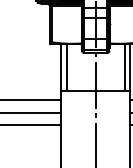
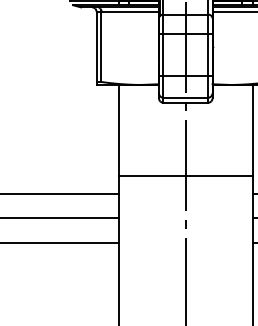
line: (66, 66) -> (129, 128), removed
line: (124, 66) -> (241, 128), removed

